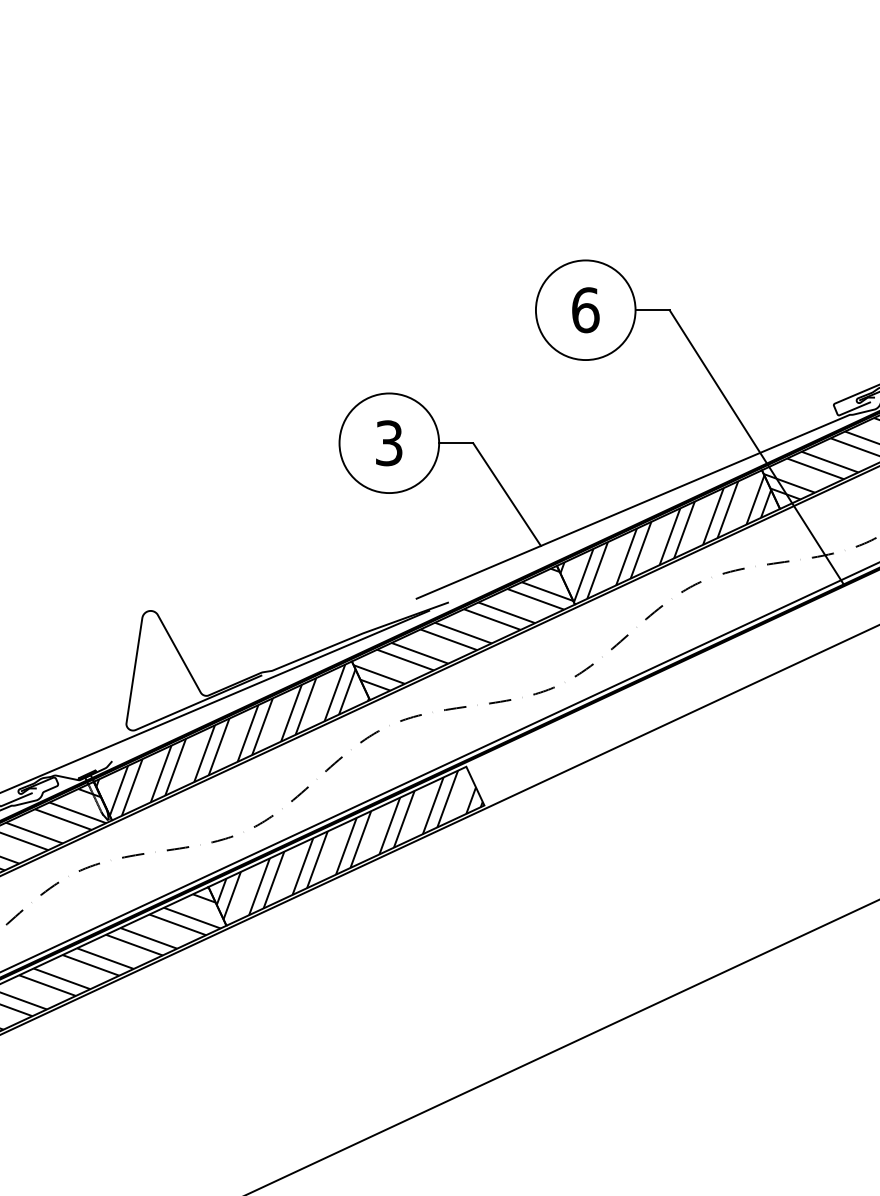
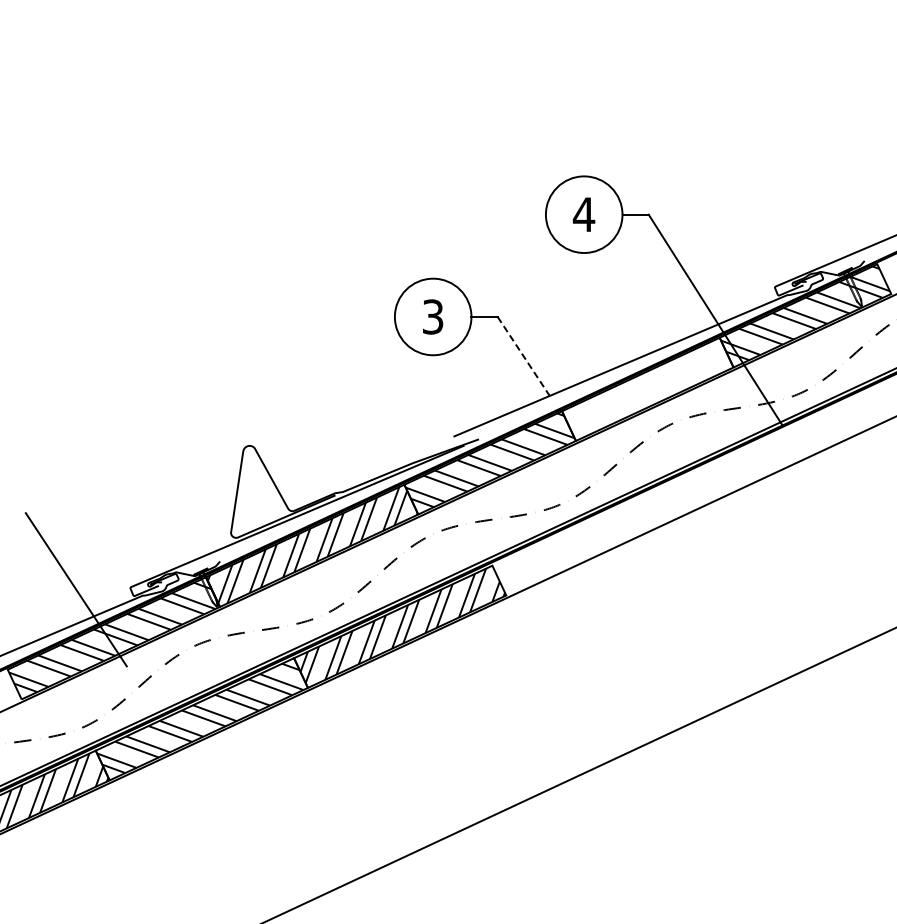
text: (584, 309) -> (583, 214), 6 -> 4
line: (508, 494) -> (524, 356), solid -> dashed
hatch: (665, 538) -> (645, 390), removed

